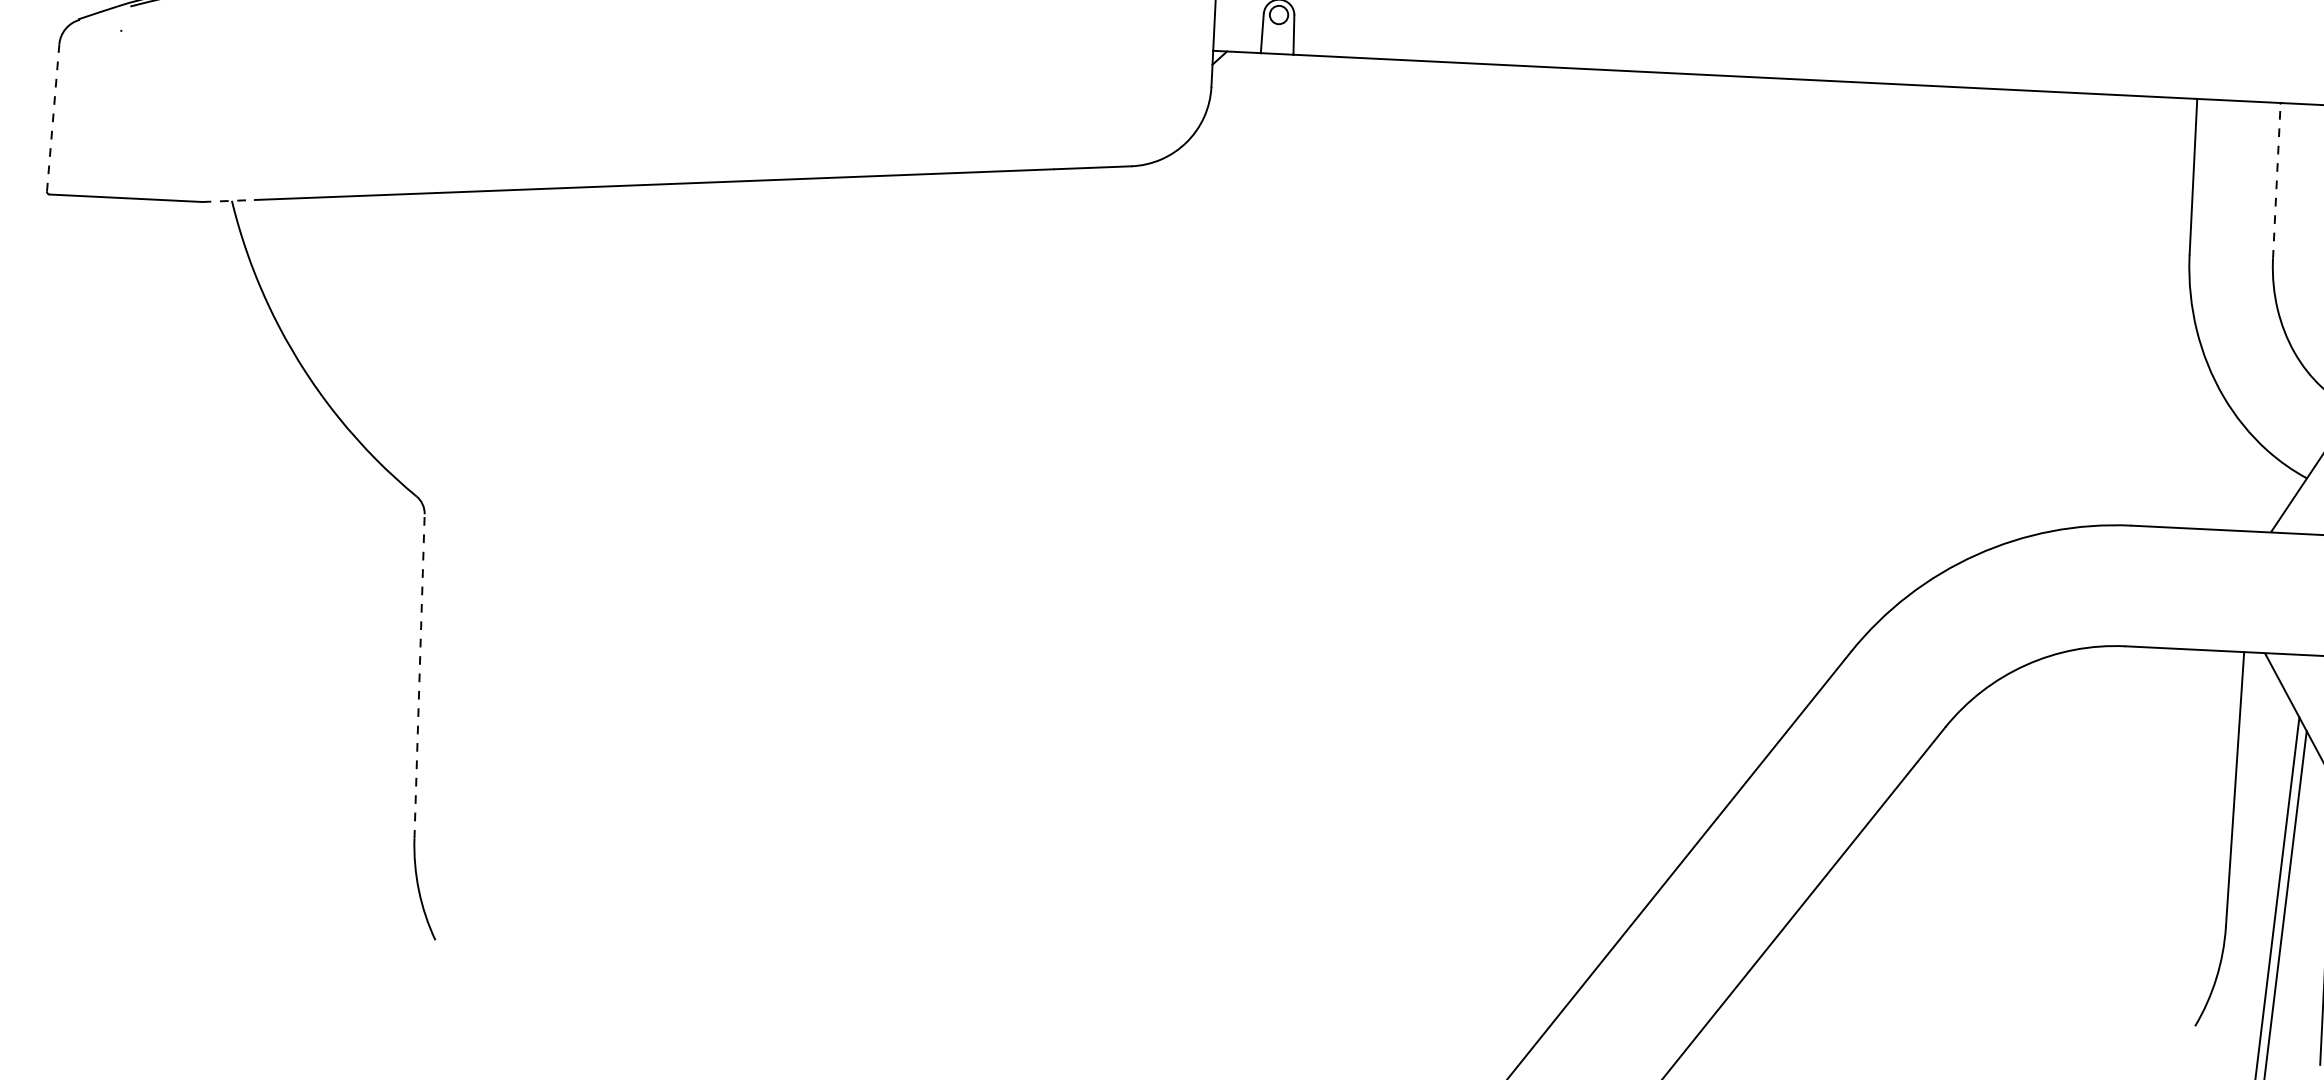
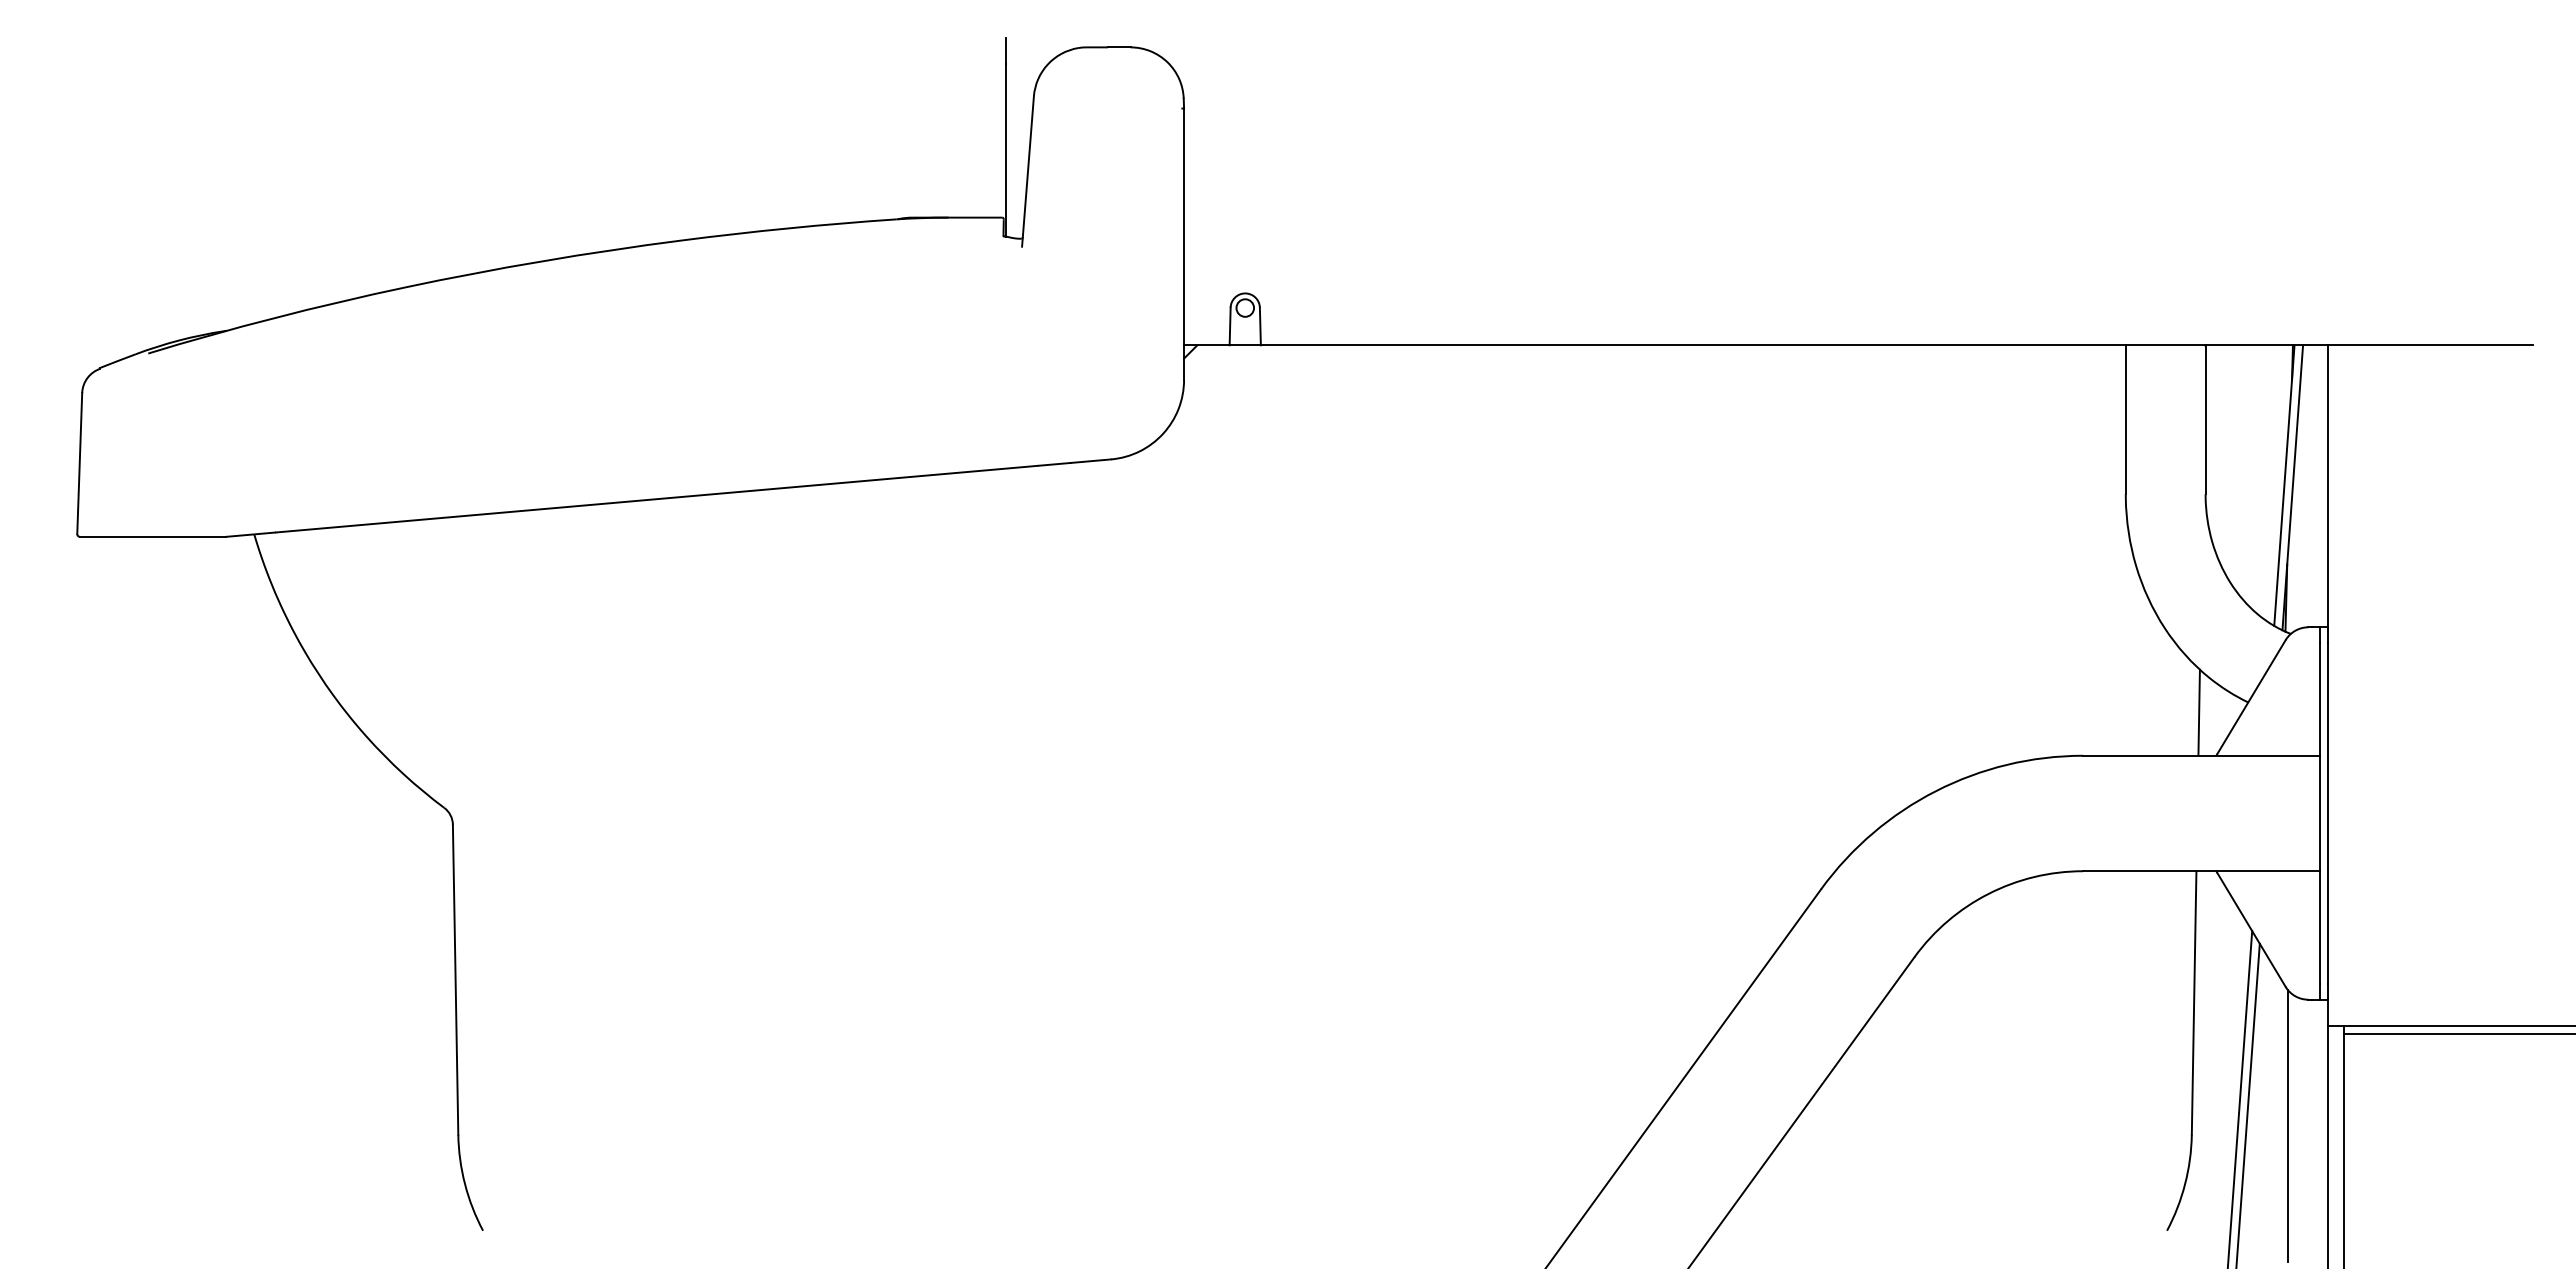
line: (52, 117) -> (79, 463), dashed -> solid
line: (2276, 180) -> (2205, 419), dashed -> solid
line: (227, 200) -> (250, 534), dashed -> solid
line: (2254, 486) -> (2198, 712), added
line: (419, 676) -> (455, 979), dashed -> solid

